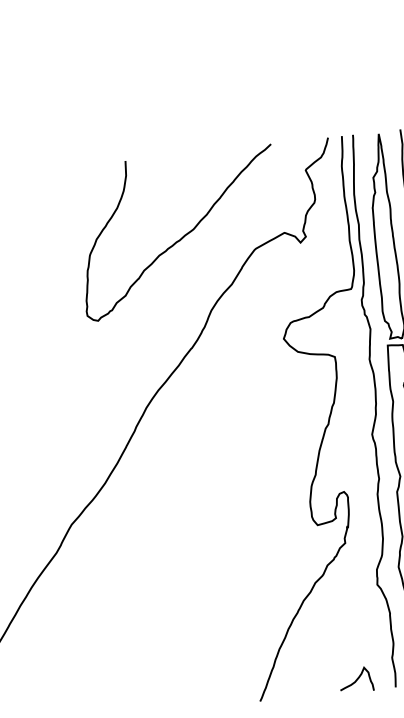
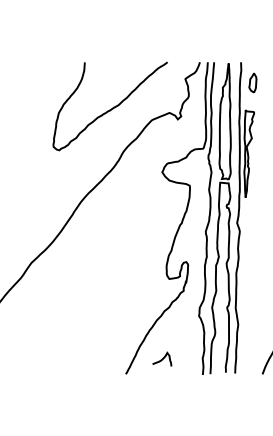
curve: (356, 678) -> (162, 358), moved

